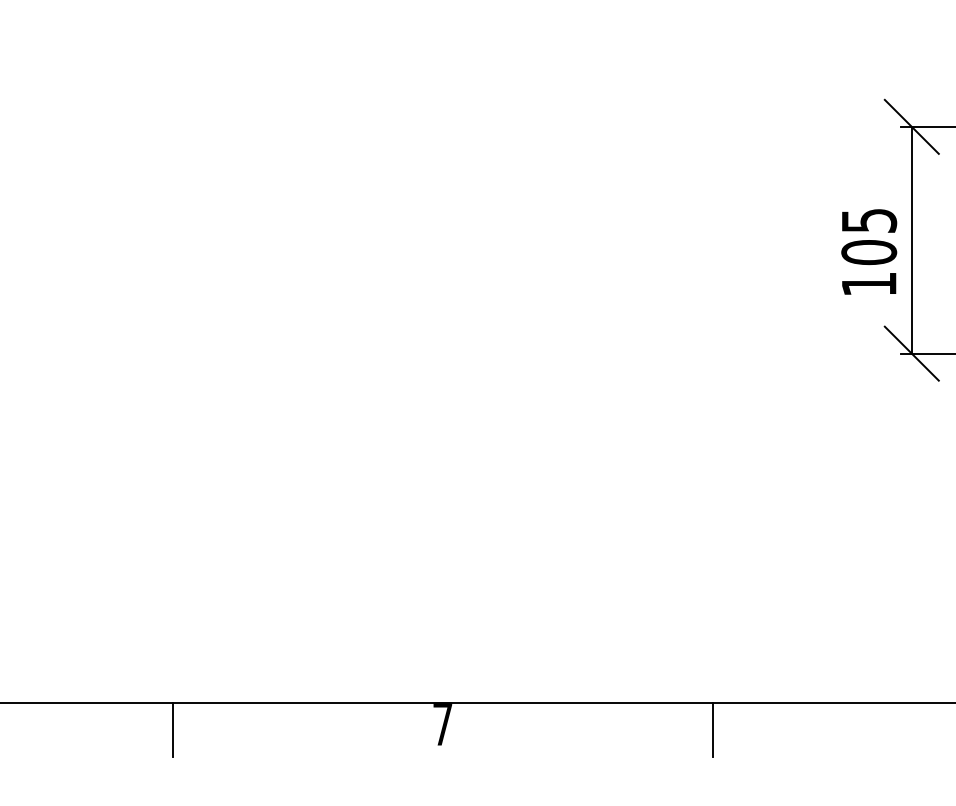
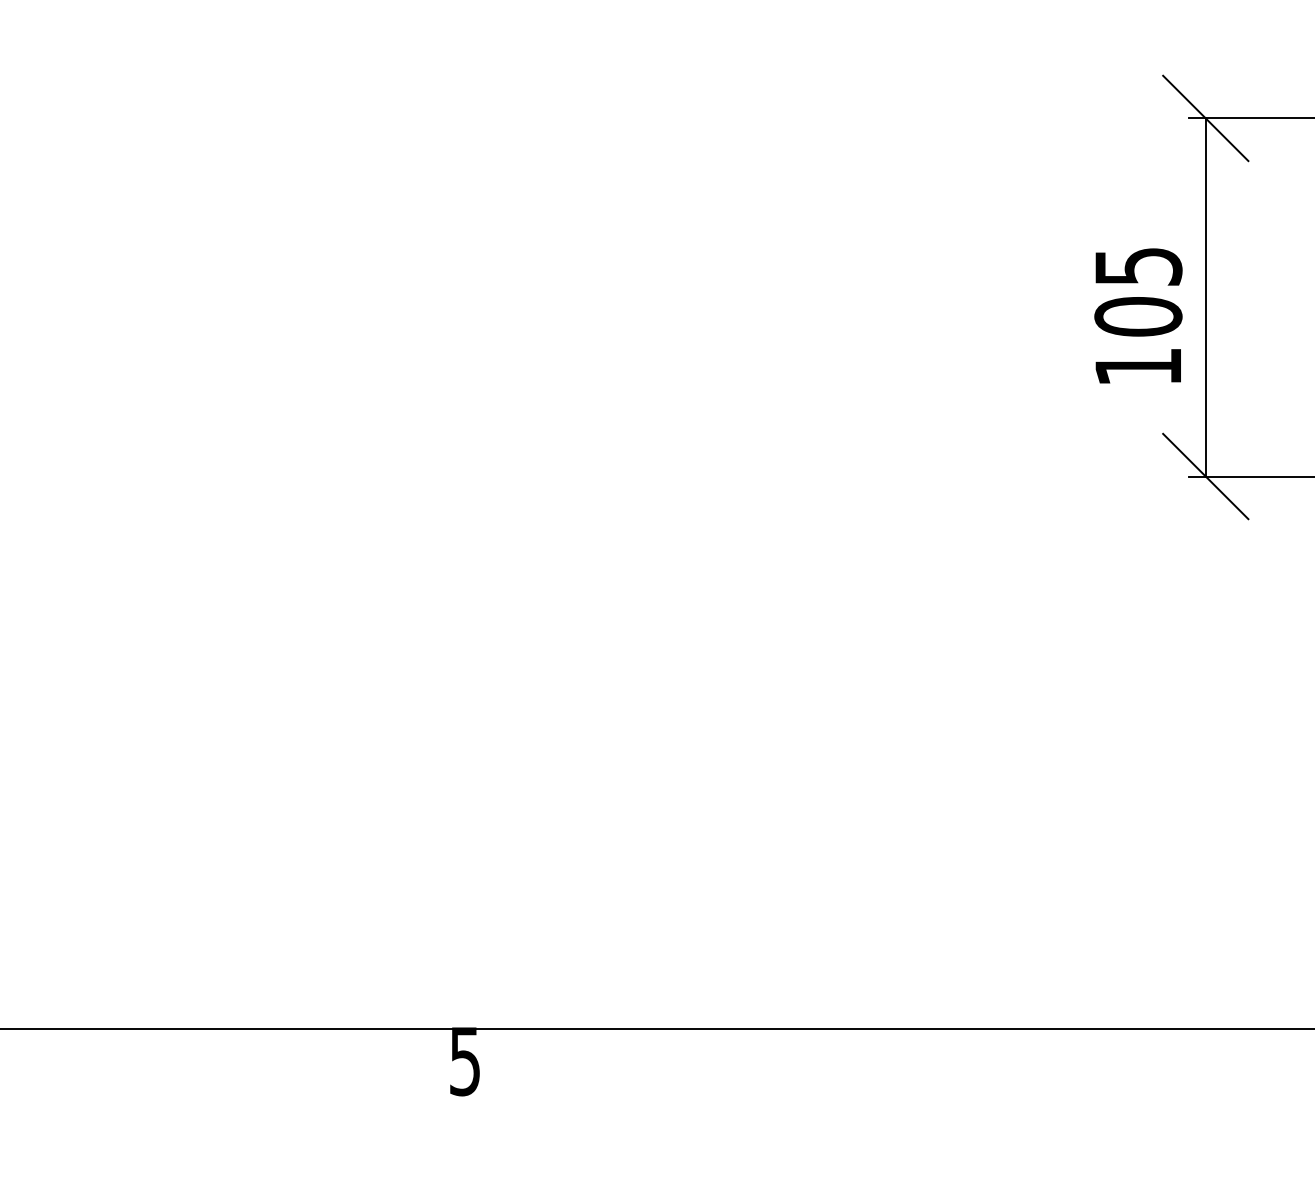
text: (442, 725) -> (464, 1063), 7 -> 5
line: (173, 730) -> (39, 1071), removed
line: (713, 730) -> (892, 1071), removed

